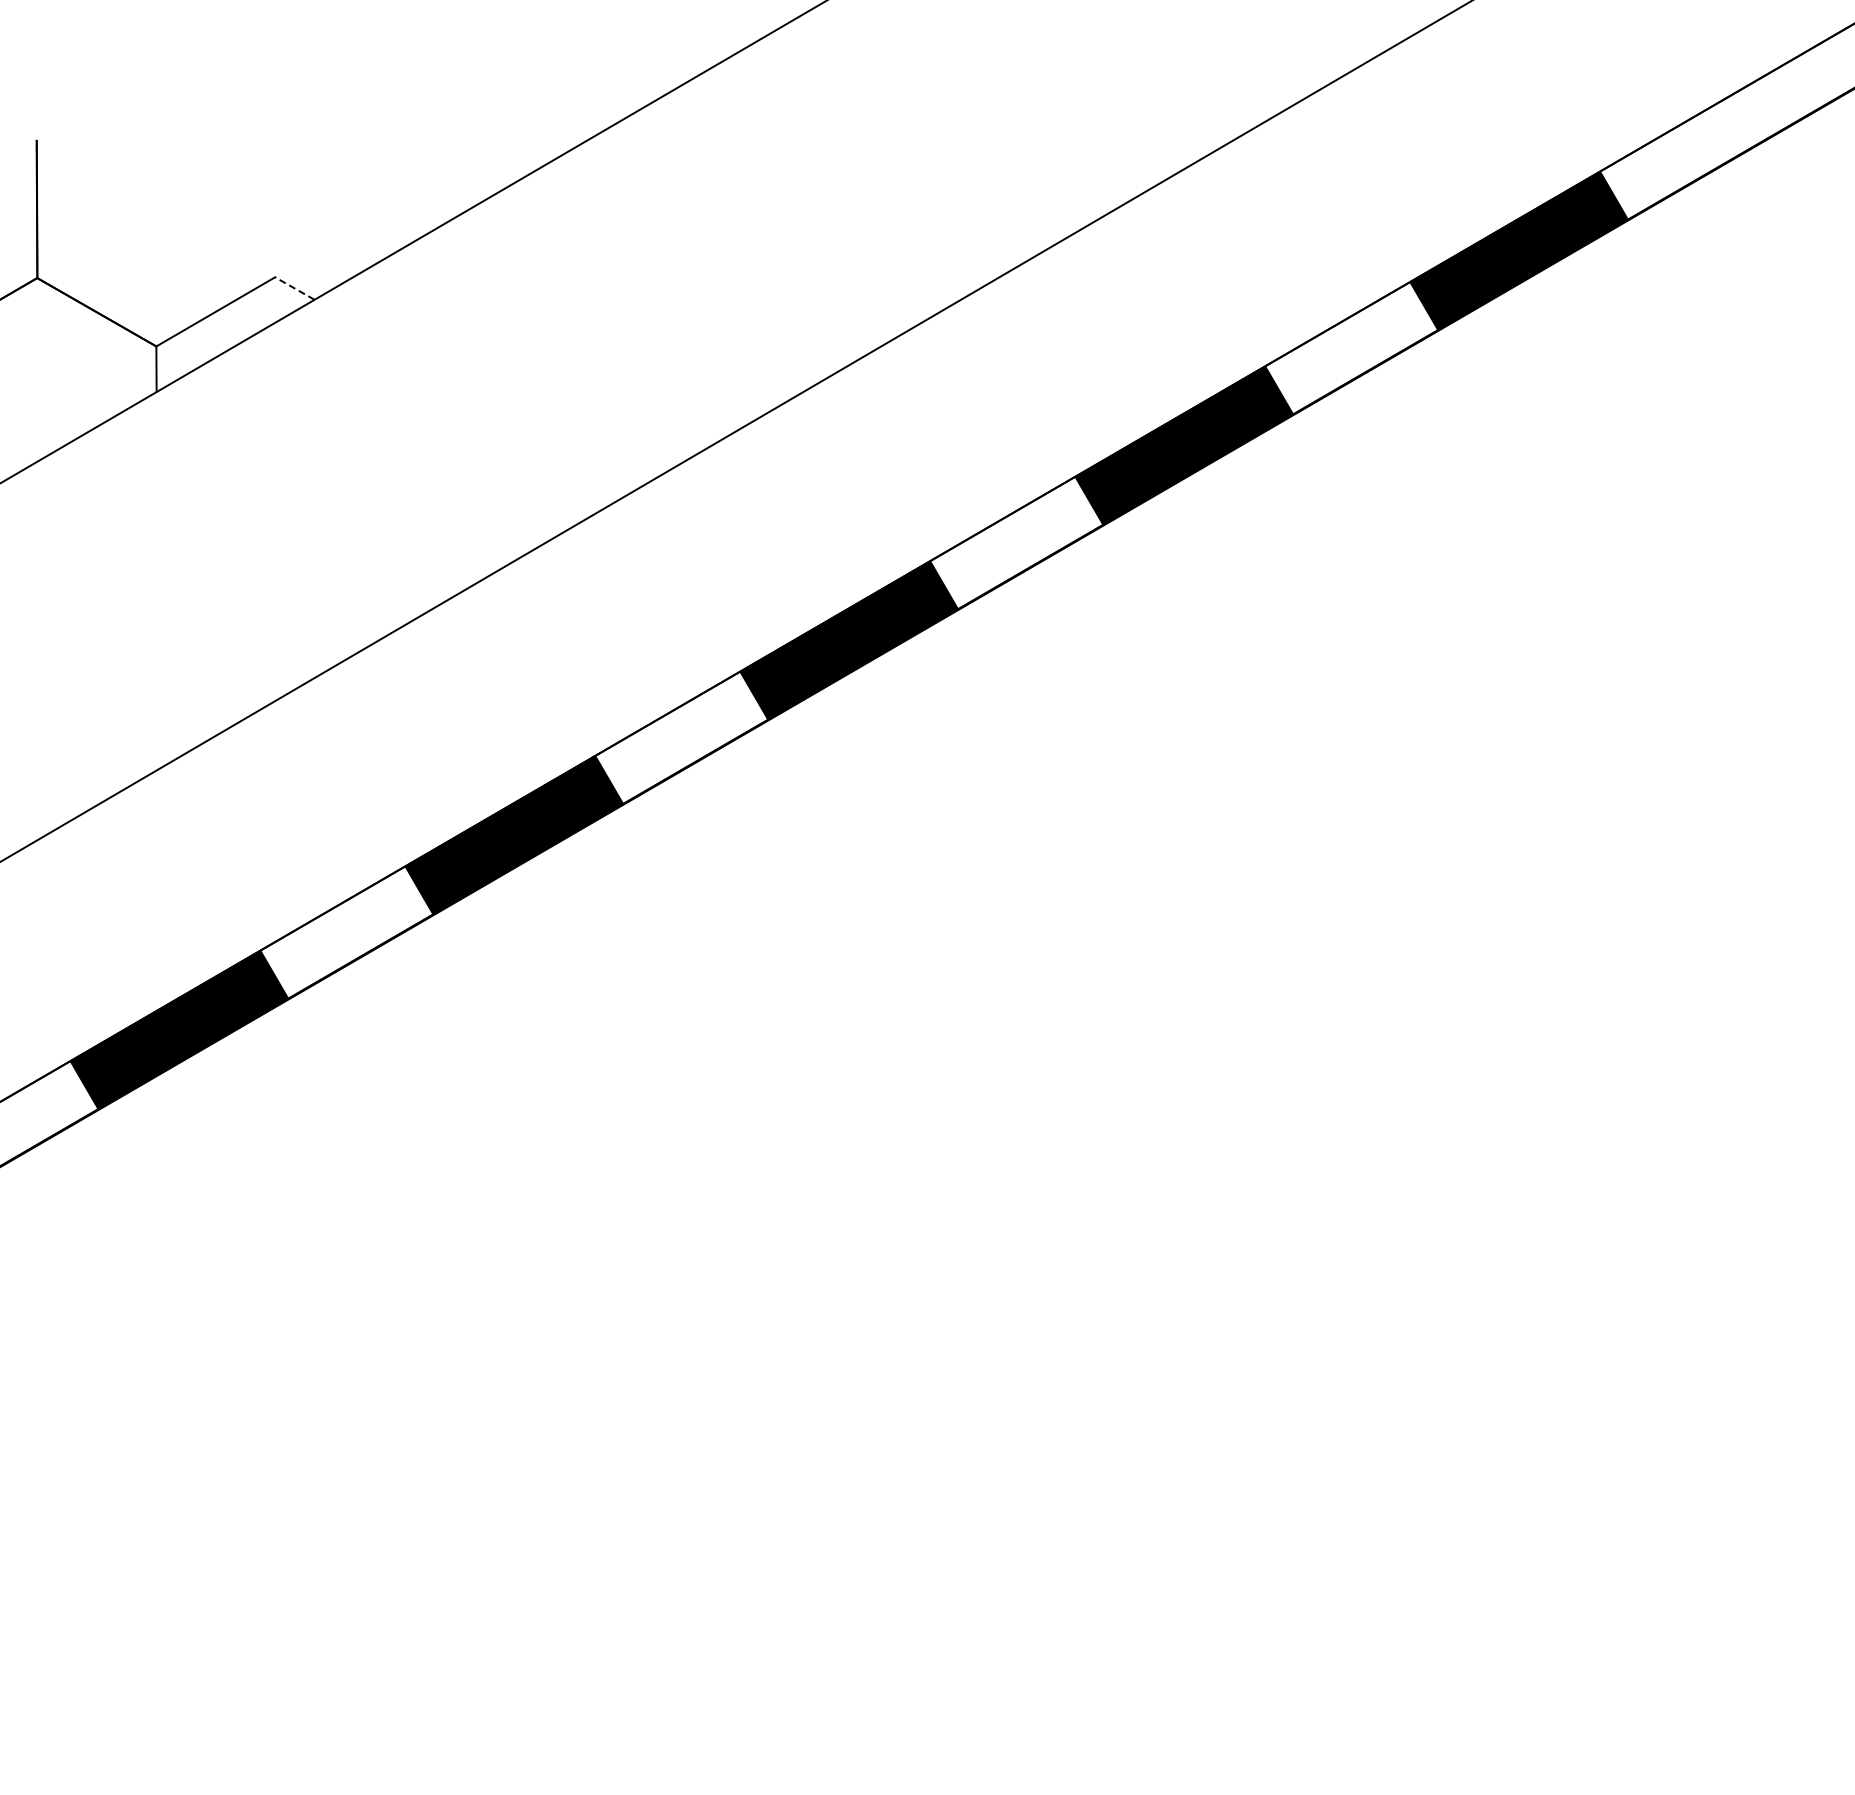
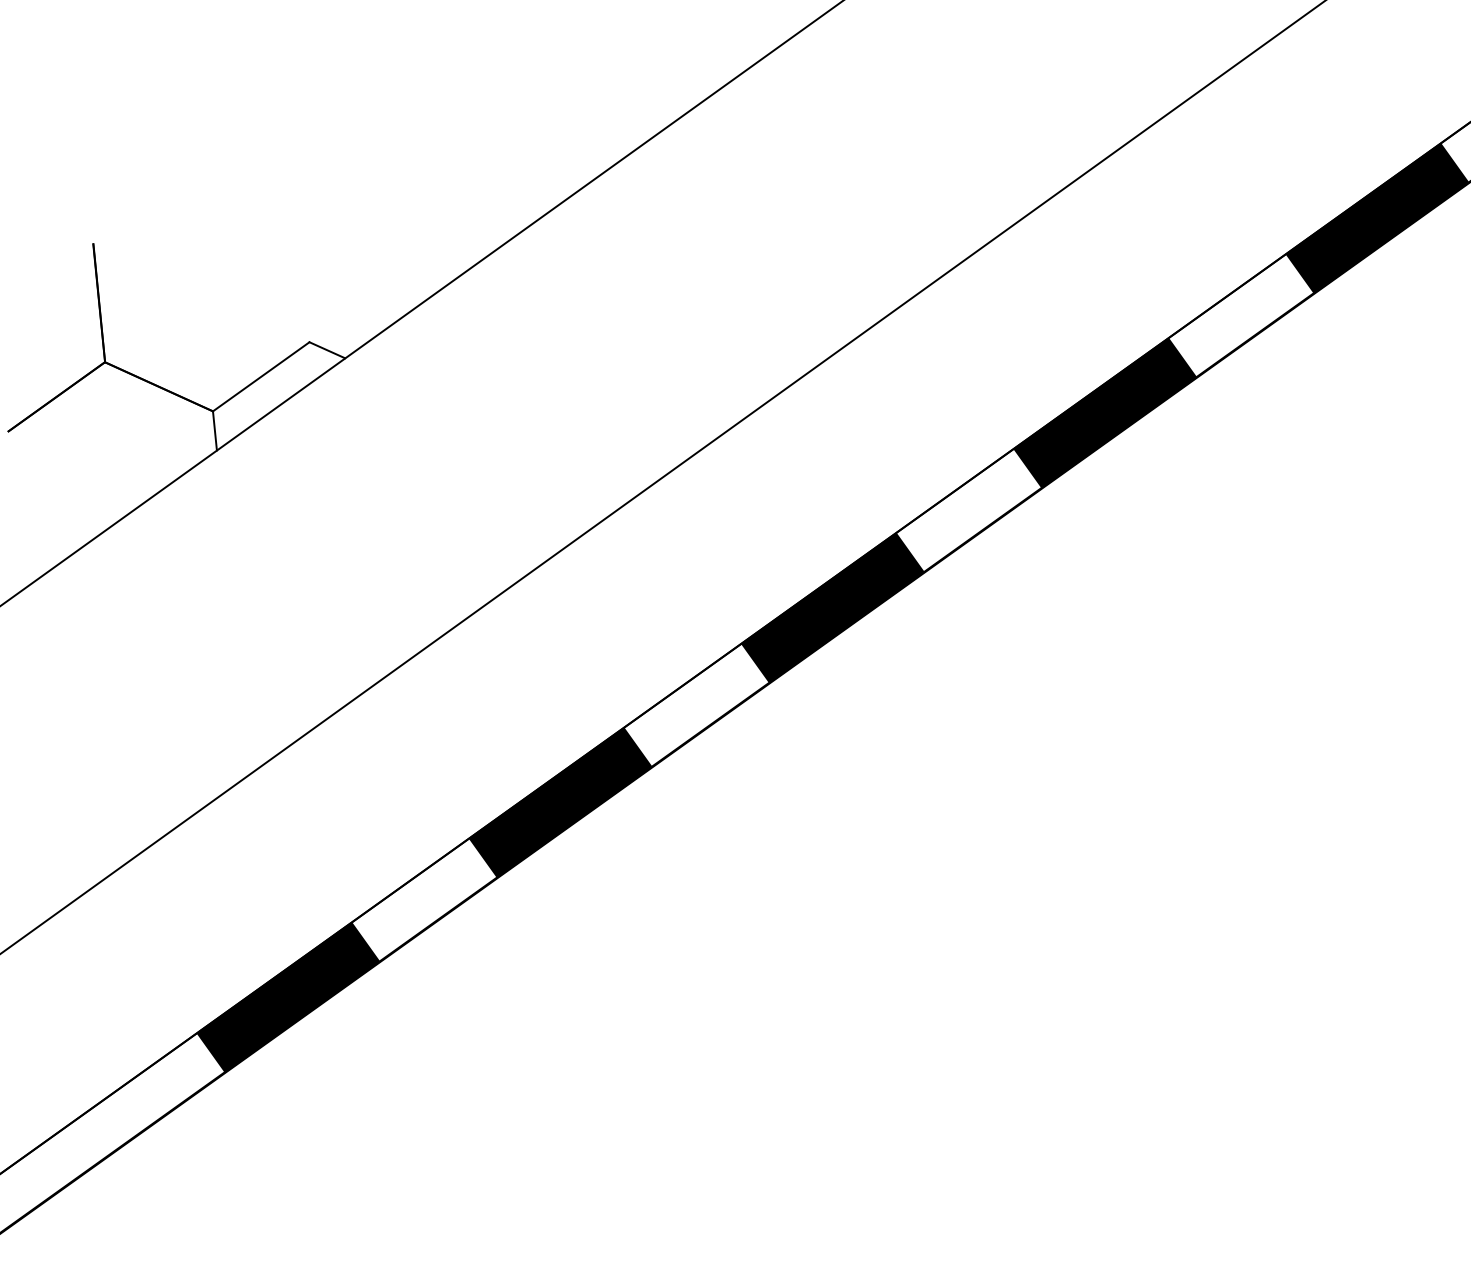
line: (294, 288) -> (327, 350), dashed -> solid

